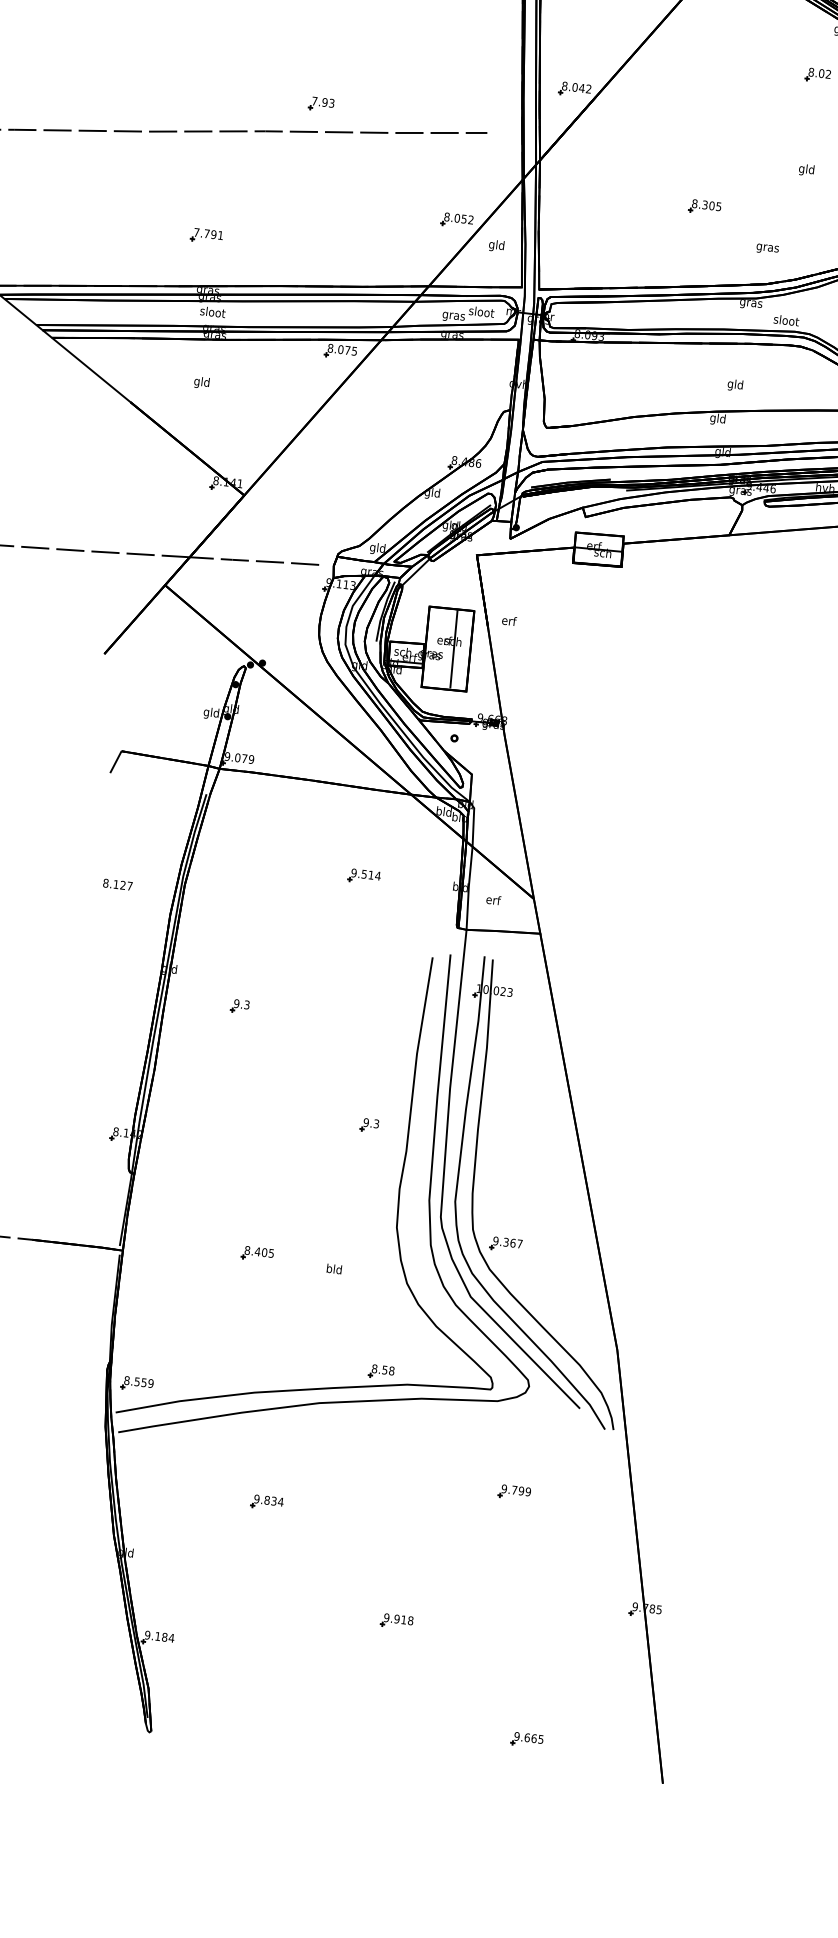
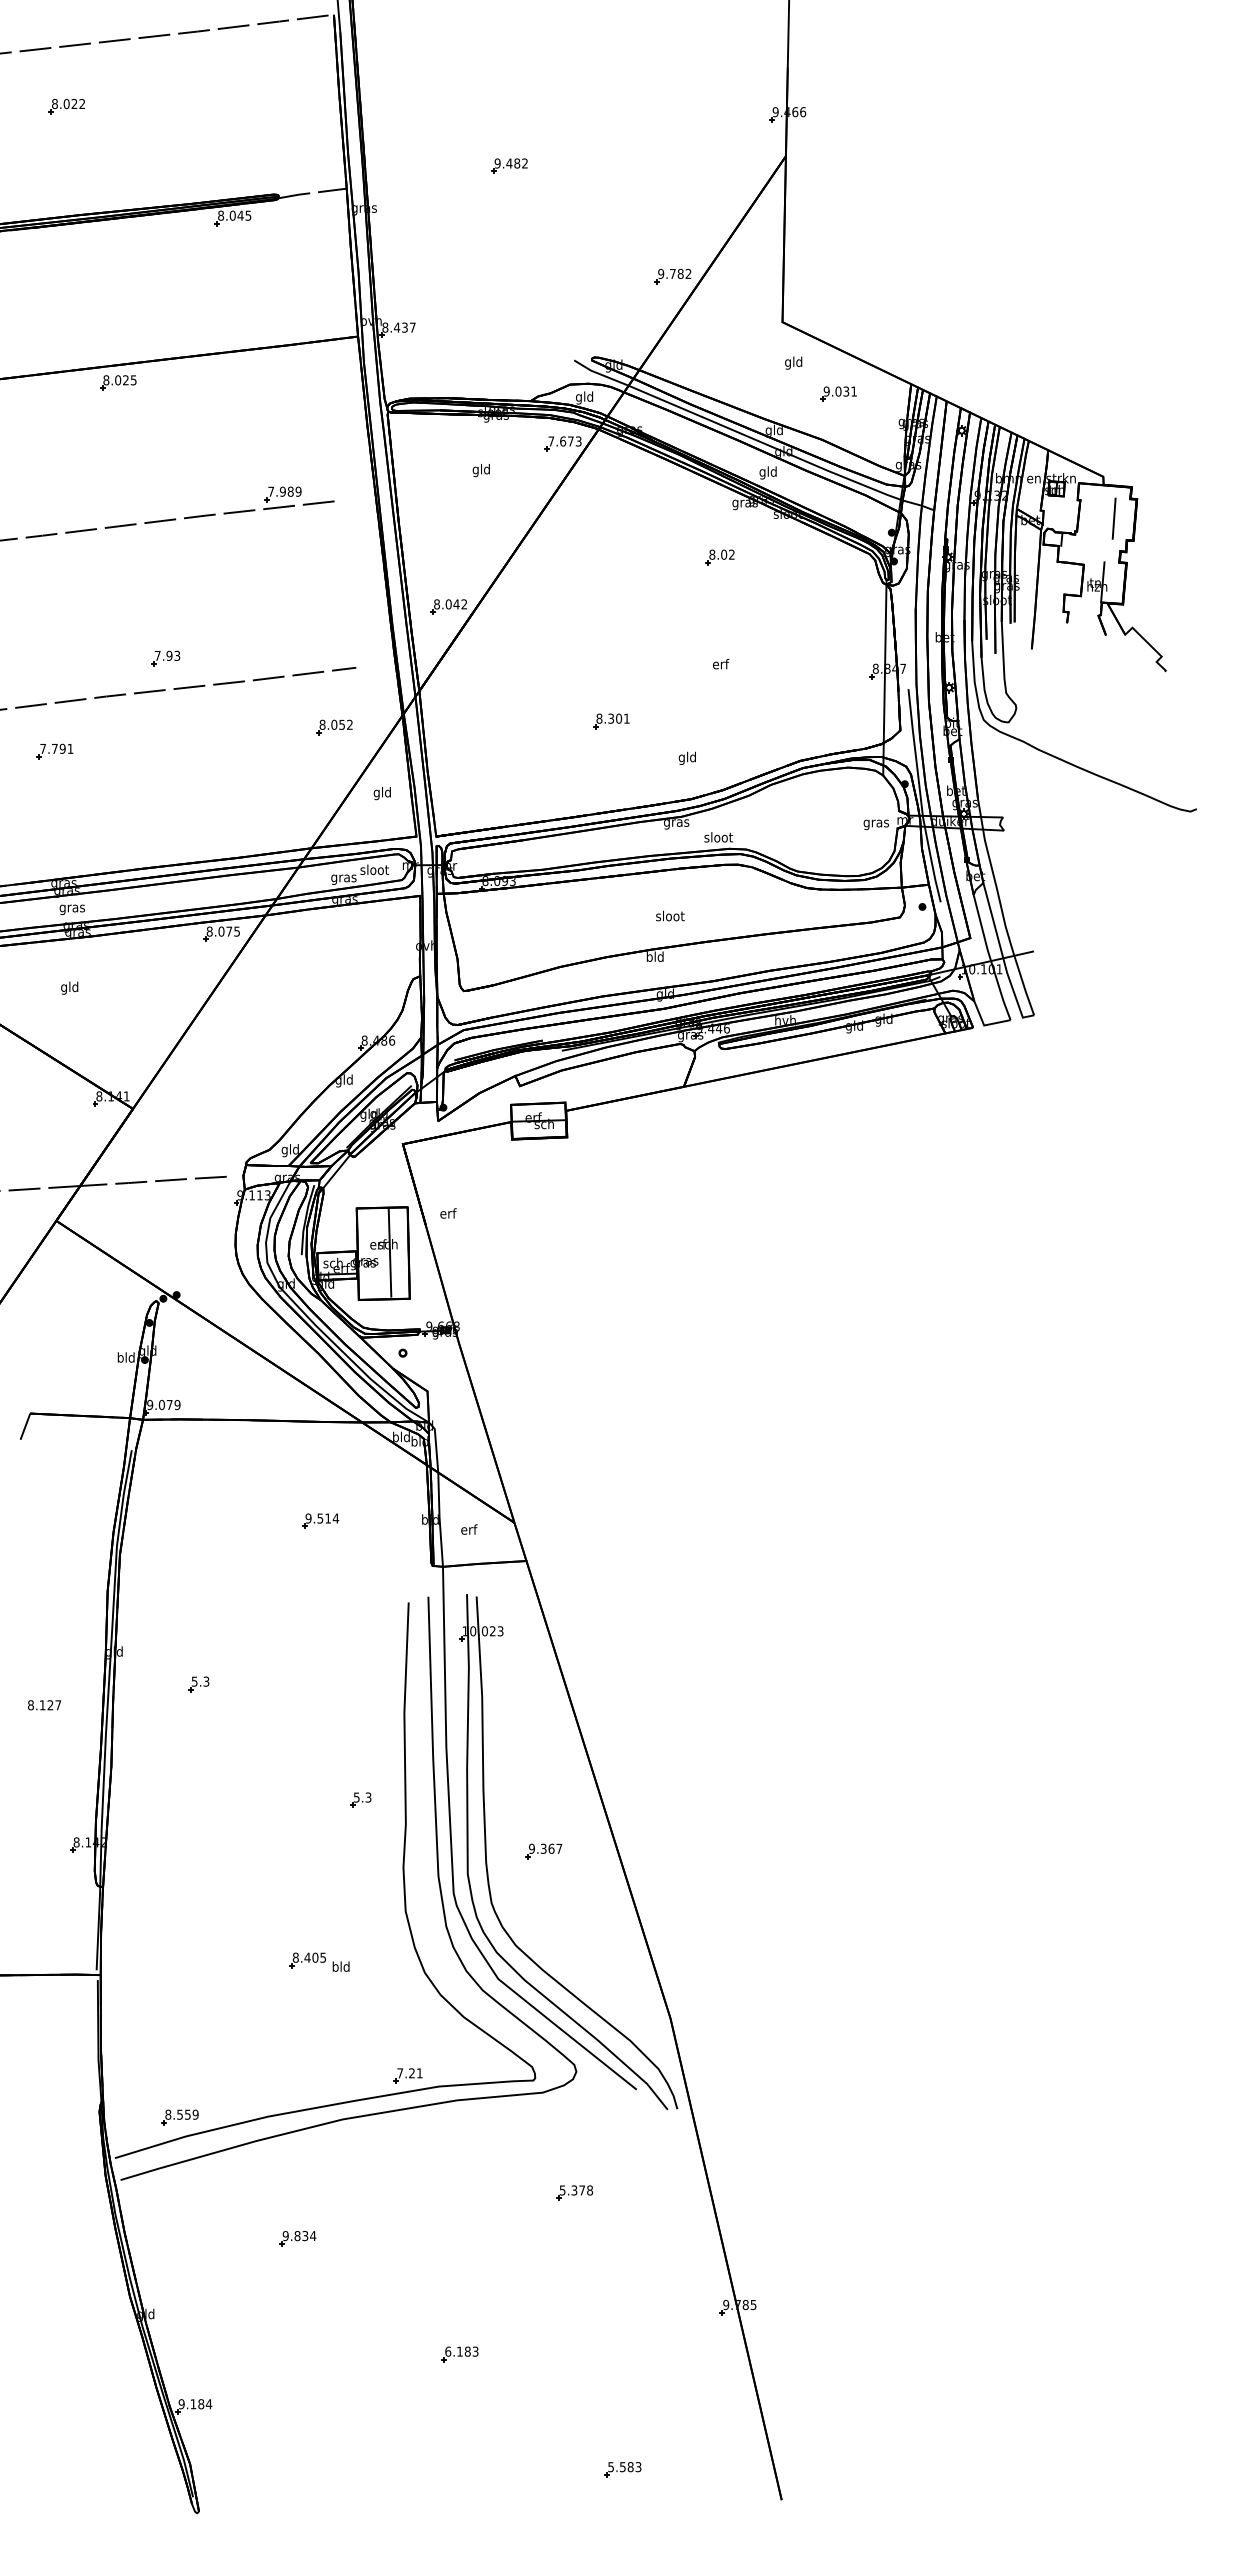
text: (806, 170) -> (720, 665), gld -> erf
text: (718, 206) -> (626, 718), 8.305 -> 8.301
part: (457, 220) -> (334, 727), moved
part: (206, 236) -> (54, 751), moved
text: (767, 247) -> (687, 757), gras -> gld
text: (212, 313) -> (72, 908), sloot -> gras
text: (735, 384) -> (670, 916), gld -> sloot
text: (713, 418) -> (649, 957), gld -> bld
text: (206, 712) -> (120, 1358), gld -> bld
text: (117, 884) -> (44, 1705), moved
text: (236, 1003) -> (194, 1681), 9.3 -> 5.3
text: (366, 1122) -> (356, 1797), 9.3 -> 5.3
part: (505, 1244) -> (543, 1851), moved
part: (257, 1254) -> (307, 1960), moved
text: (382, 1370) -> (409, 2073), 8.58 -> 7.21
part: (136, 1384) -> (179, 2117), moved
text: (516, 1490) -> (576, 2190), 9.799 -> 5.378
text: (398, 1619) -> (461, 2351), 9.918 -> 6.183
text: (528, 1738) -> (624, 2467), 9.665 -> 5.583

